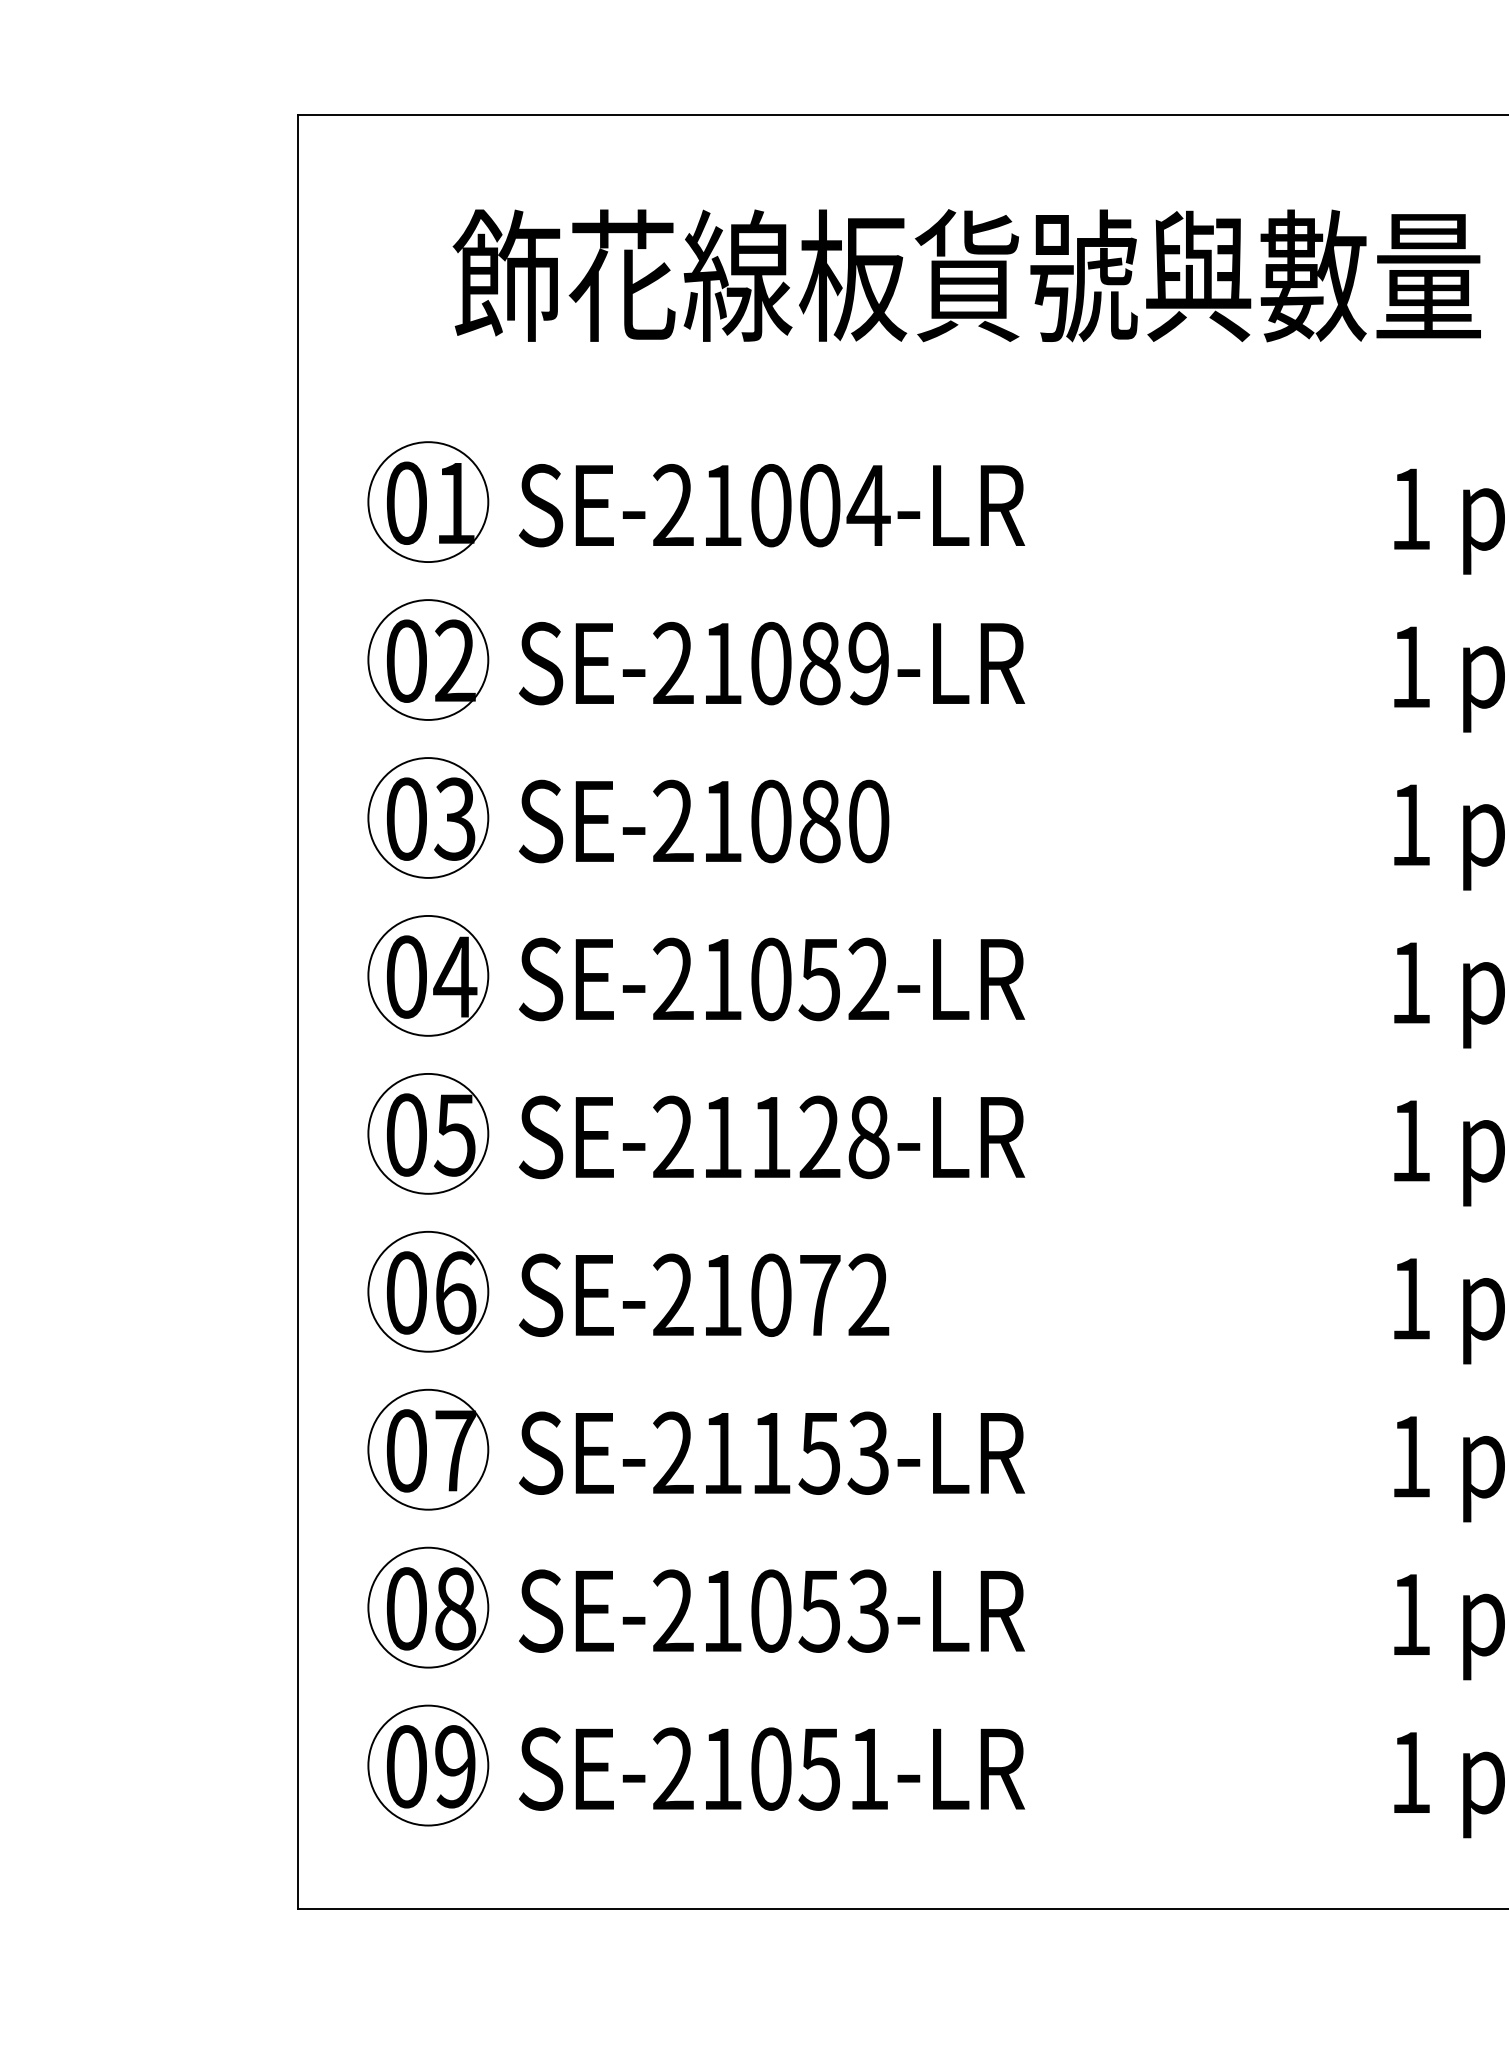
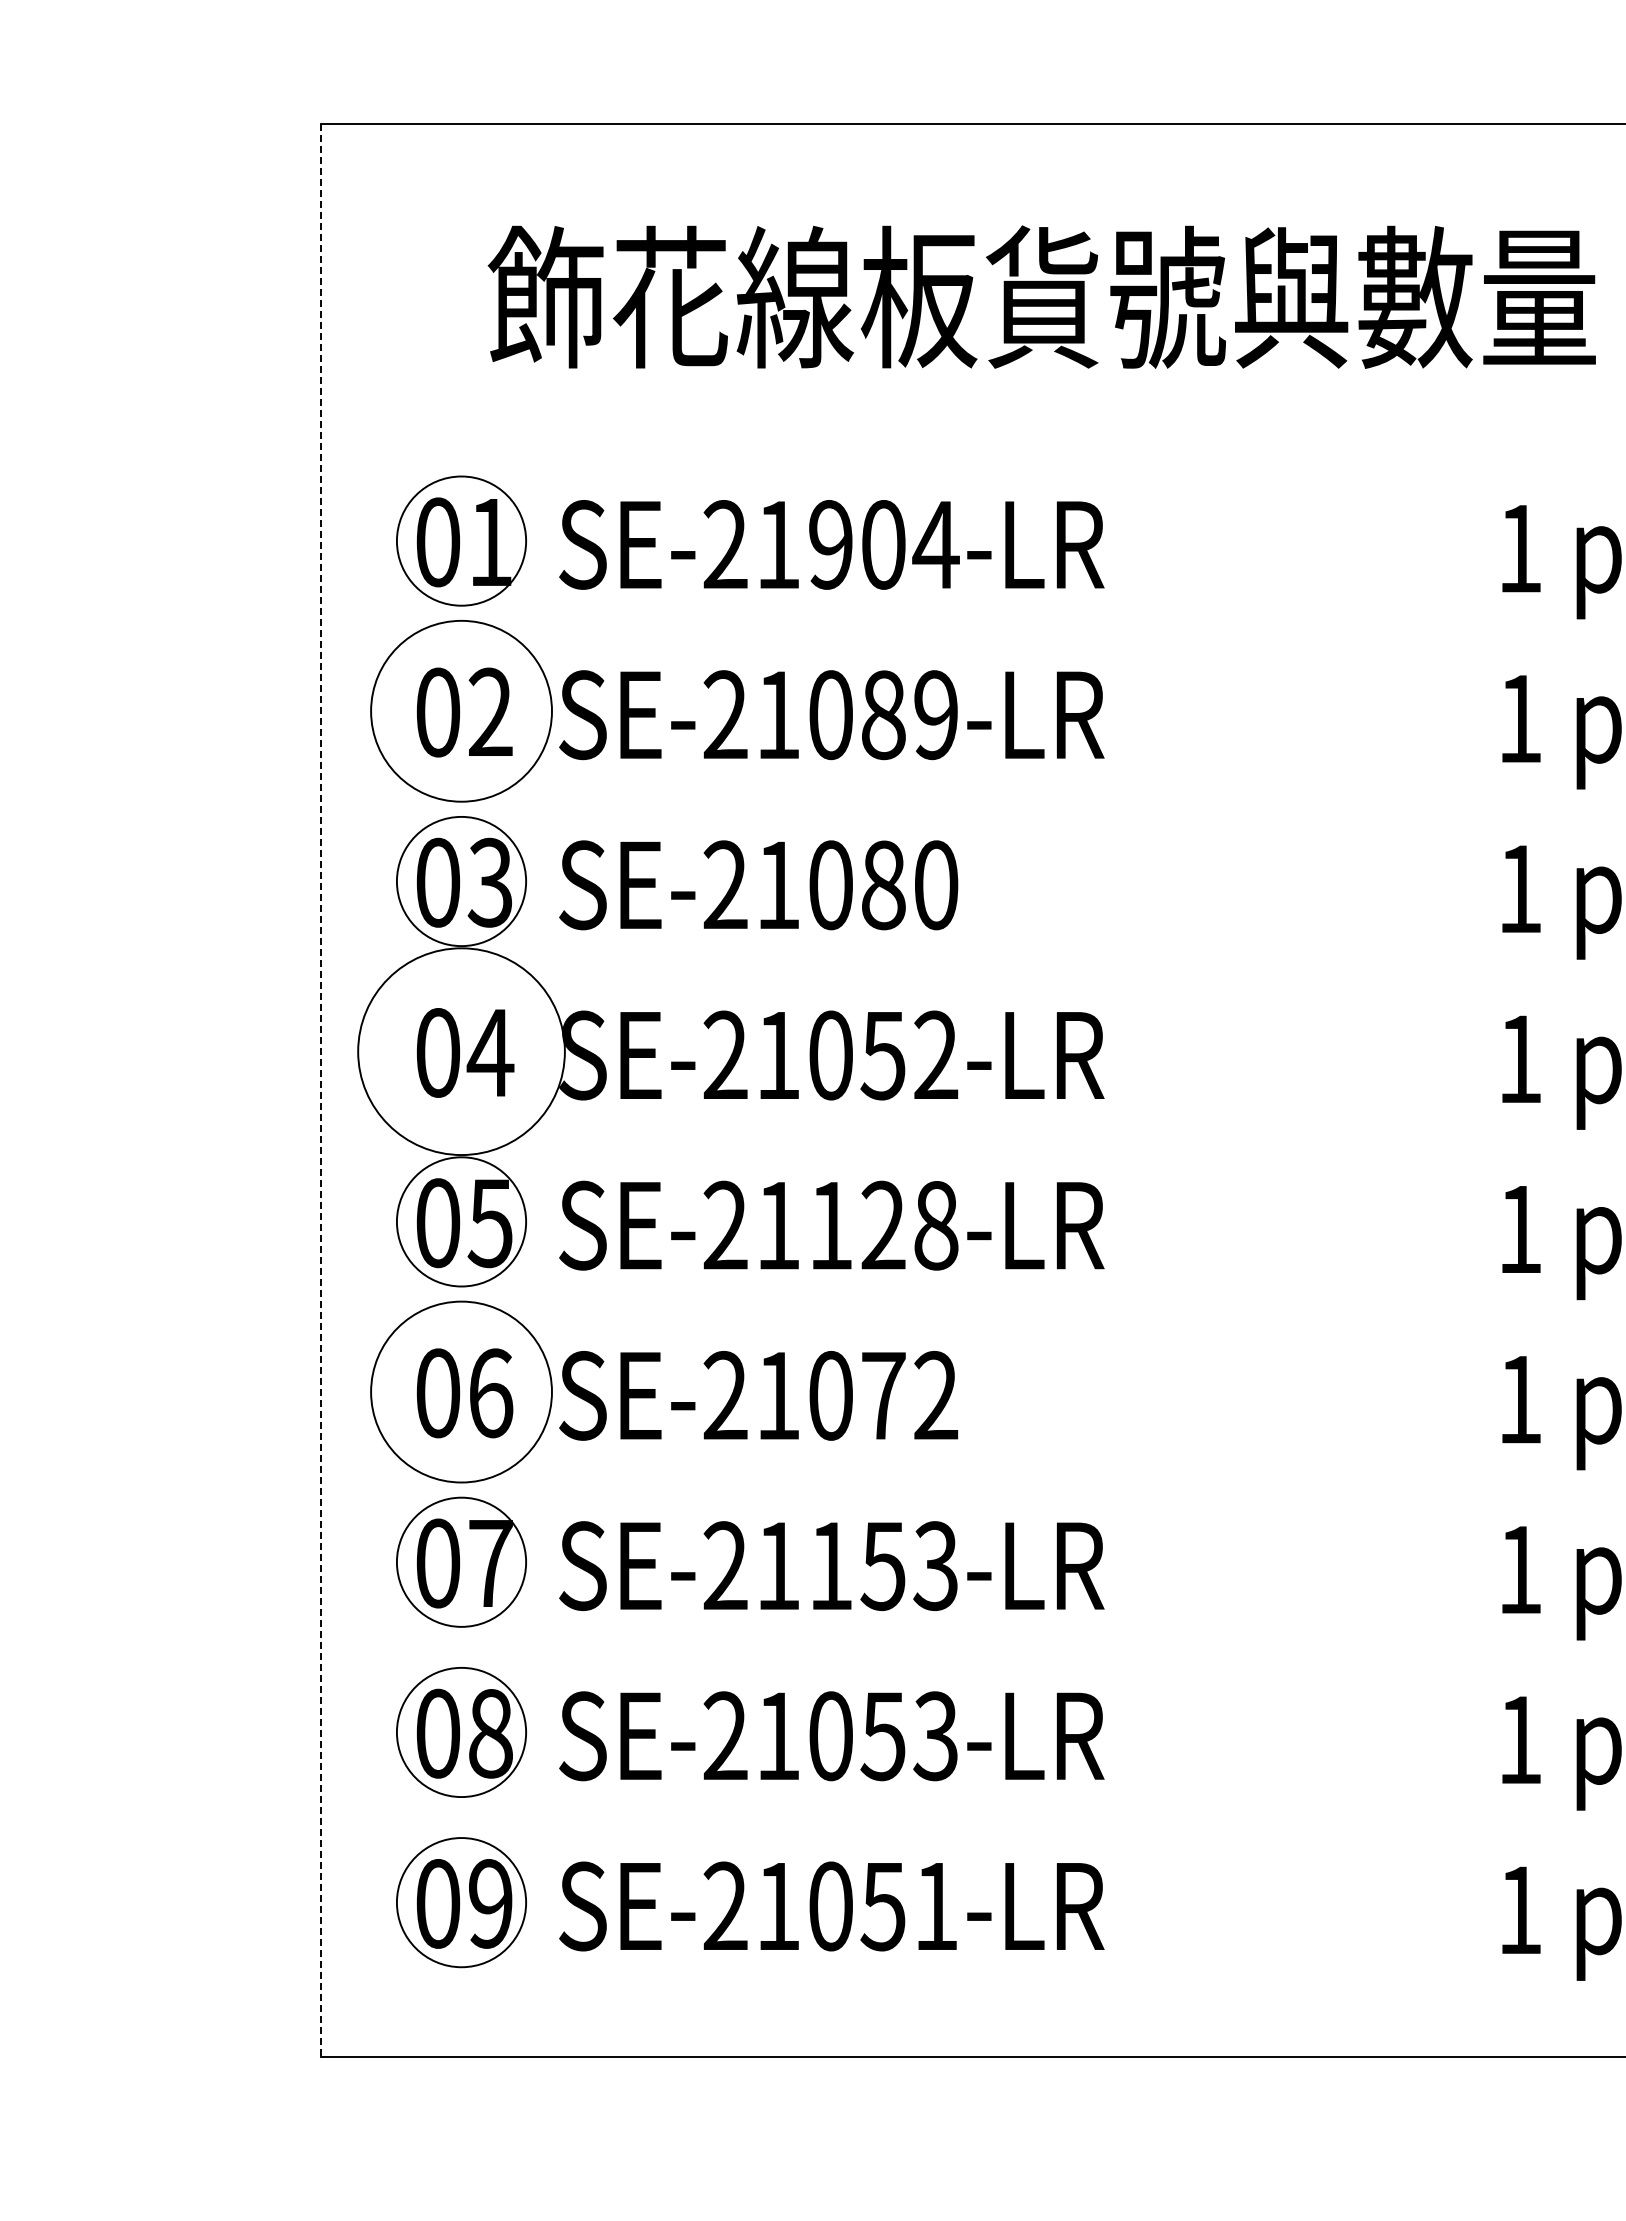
text: (770, 505) -> (830, 544), SE-21004-LR -> SE-21904-LR
circle: (428, 659) -> (461, 710), size x1.4
circle: (428, 975) -> (461, 1051), size x1.6
line: (298, 1011) -> (321, 1090), solid -> dashed
circle: (428, 1291) -> (461, 1391), size x1.4

